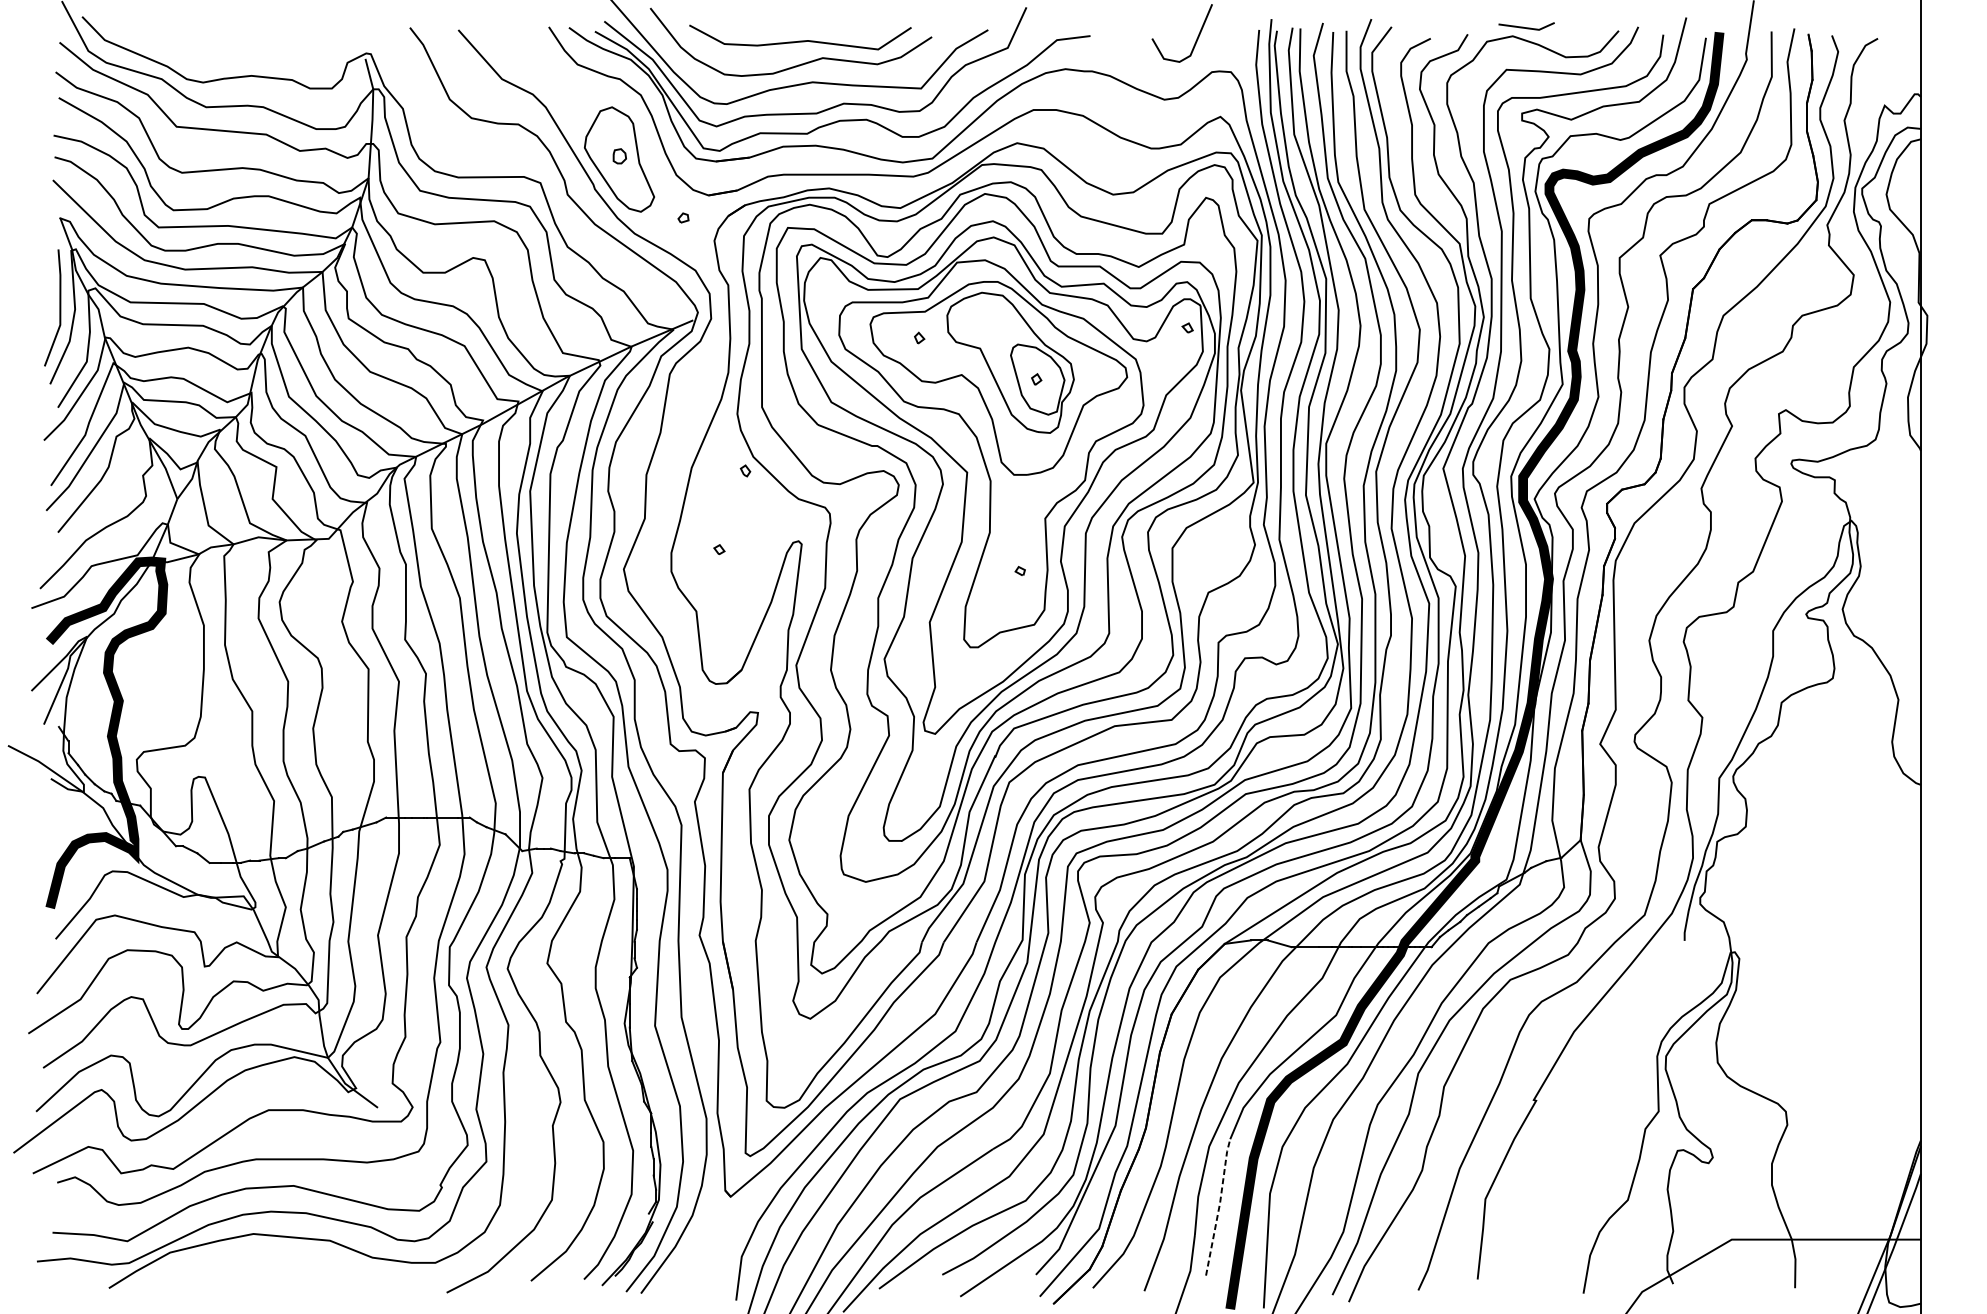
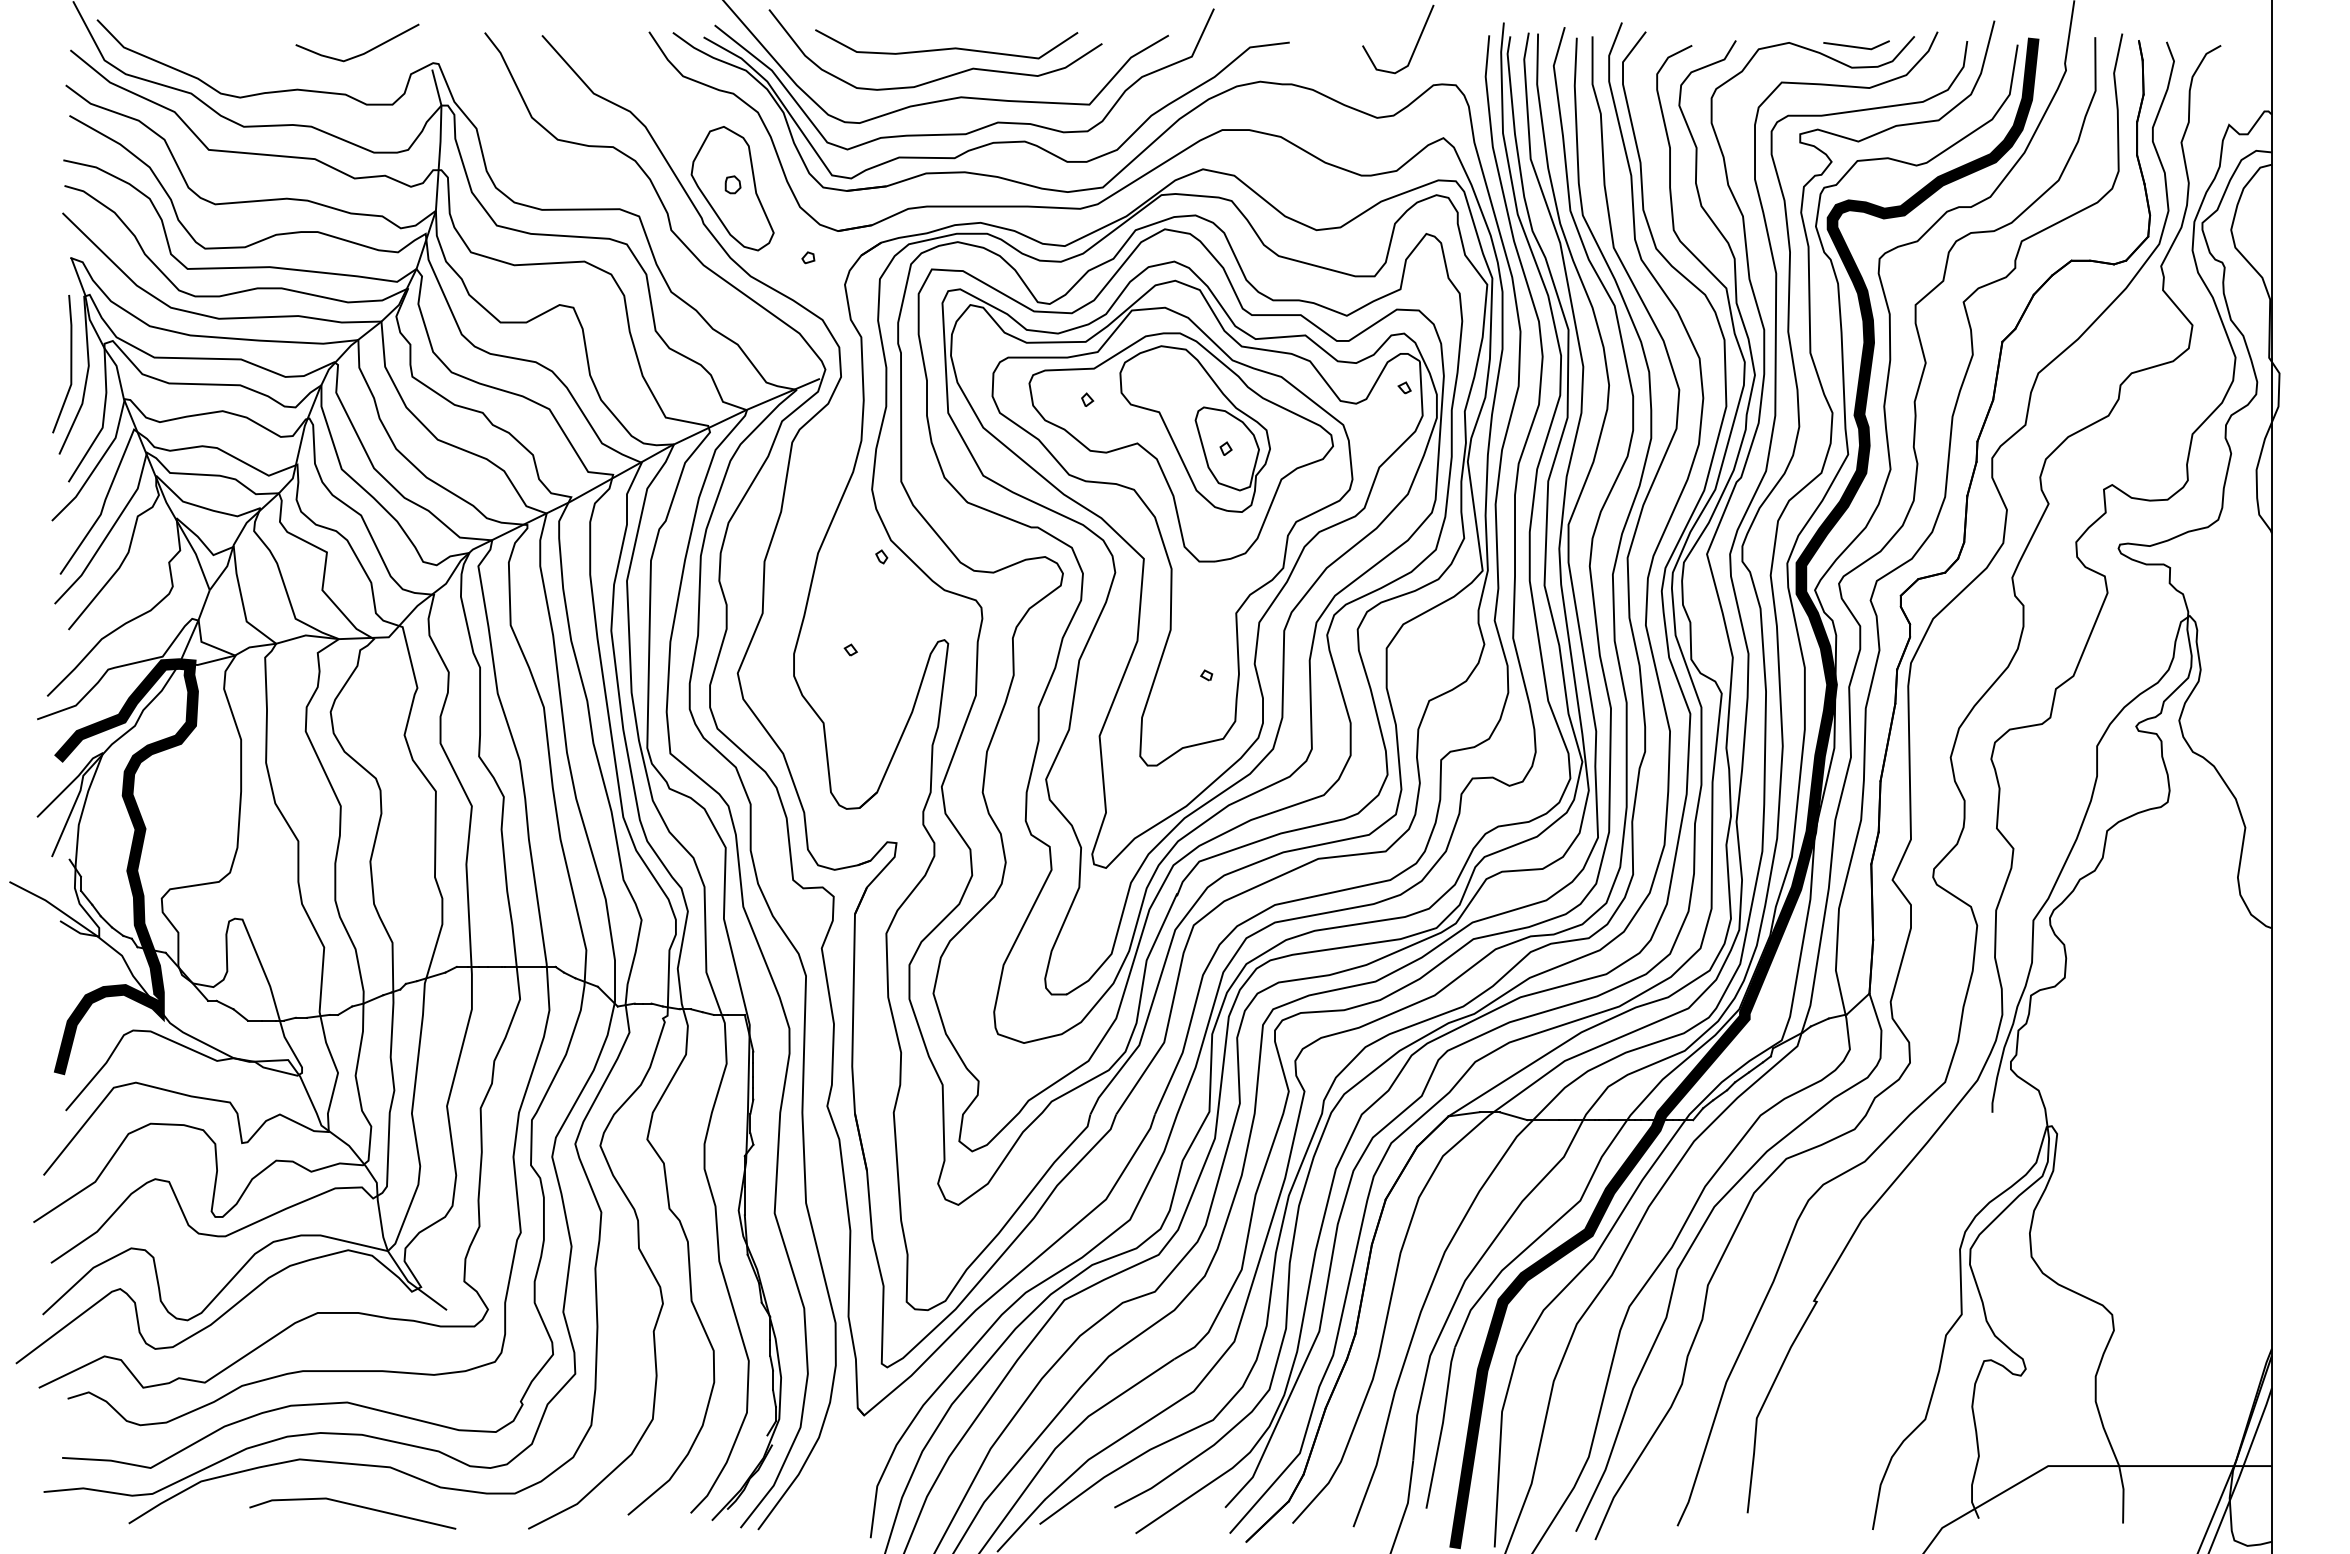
line: (1526, 27) -> (1856, 46), moved
line: (305, 45) -> (361, 53), added
line: (1219, 1206) -> (1442, 1426), dashed -> solid
line: (299, 1273) -> (354, 1506), added

